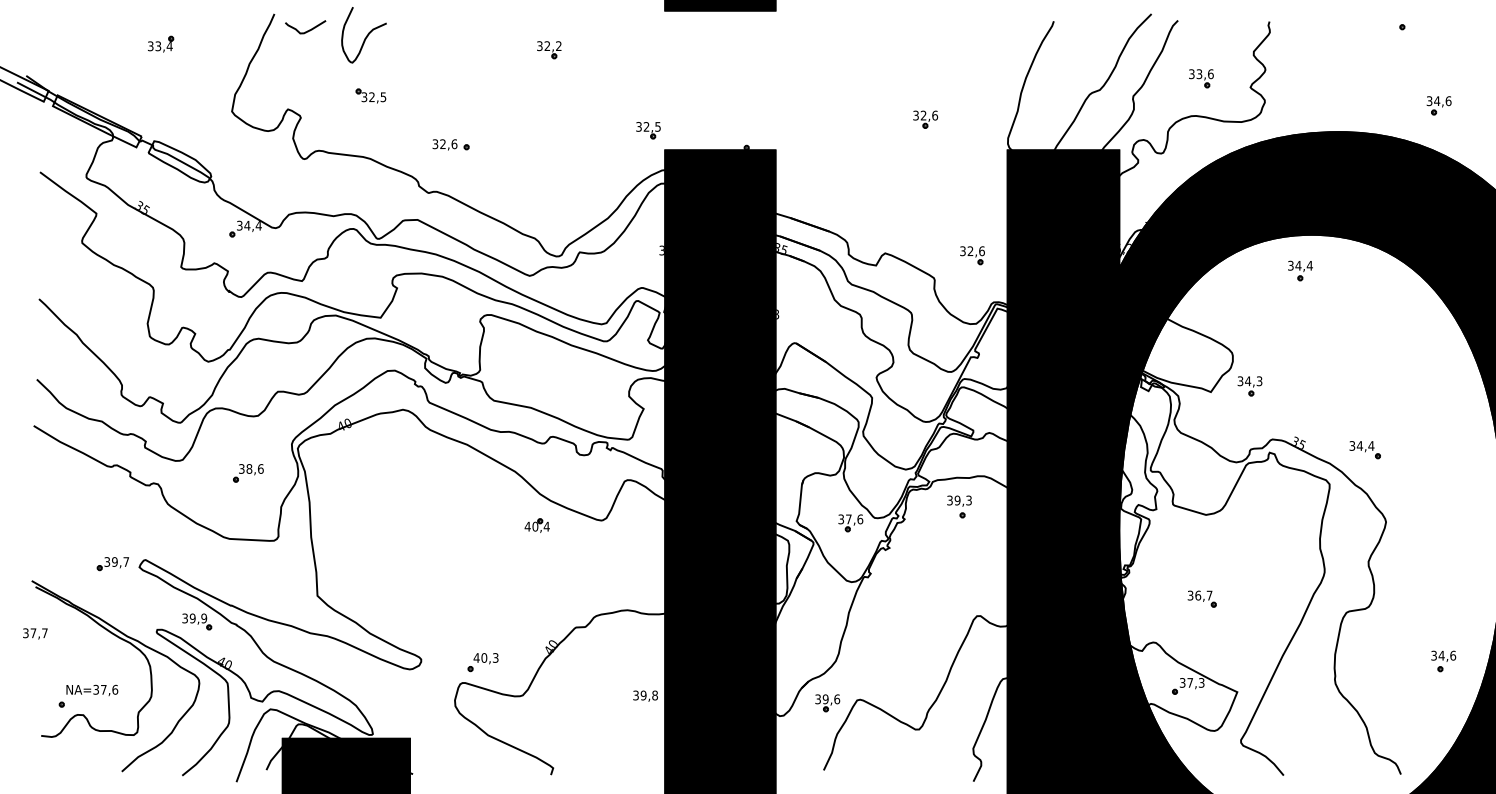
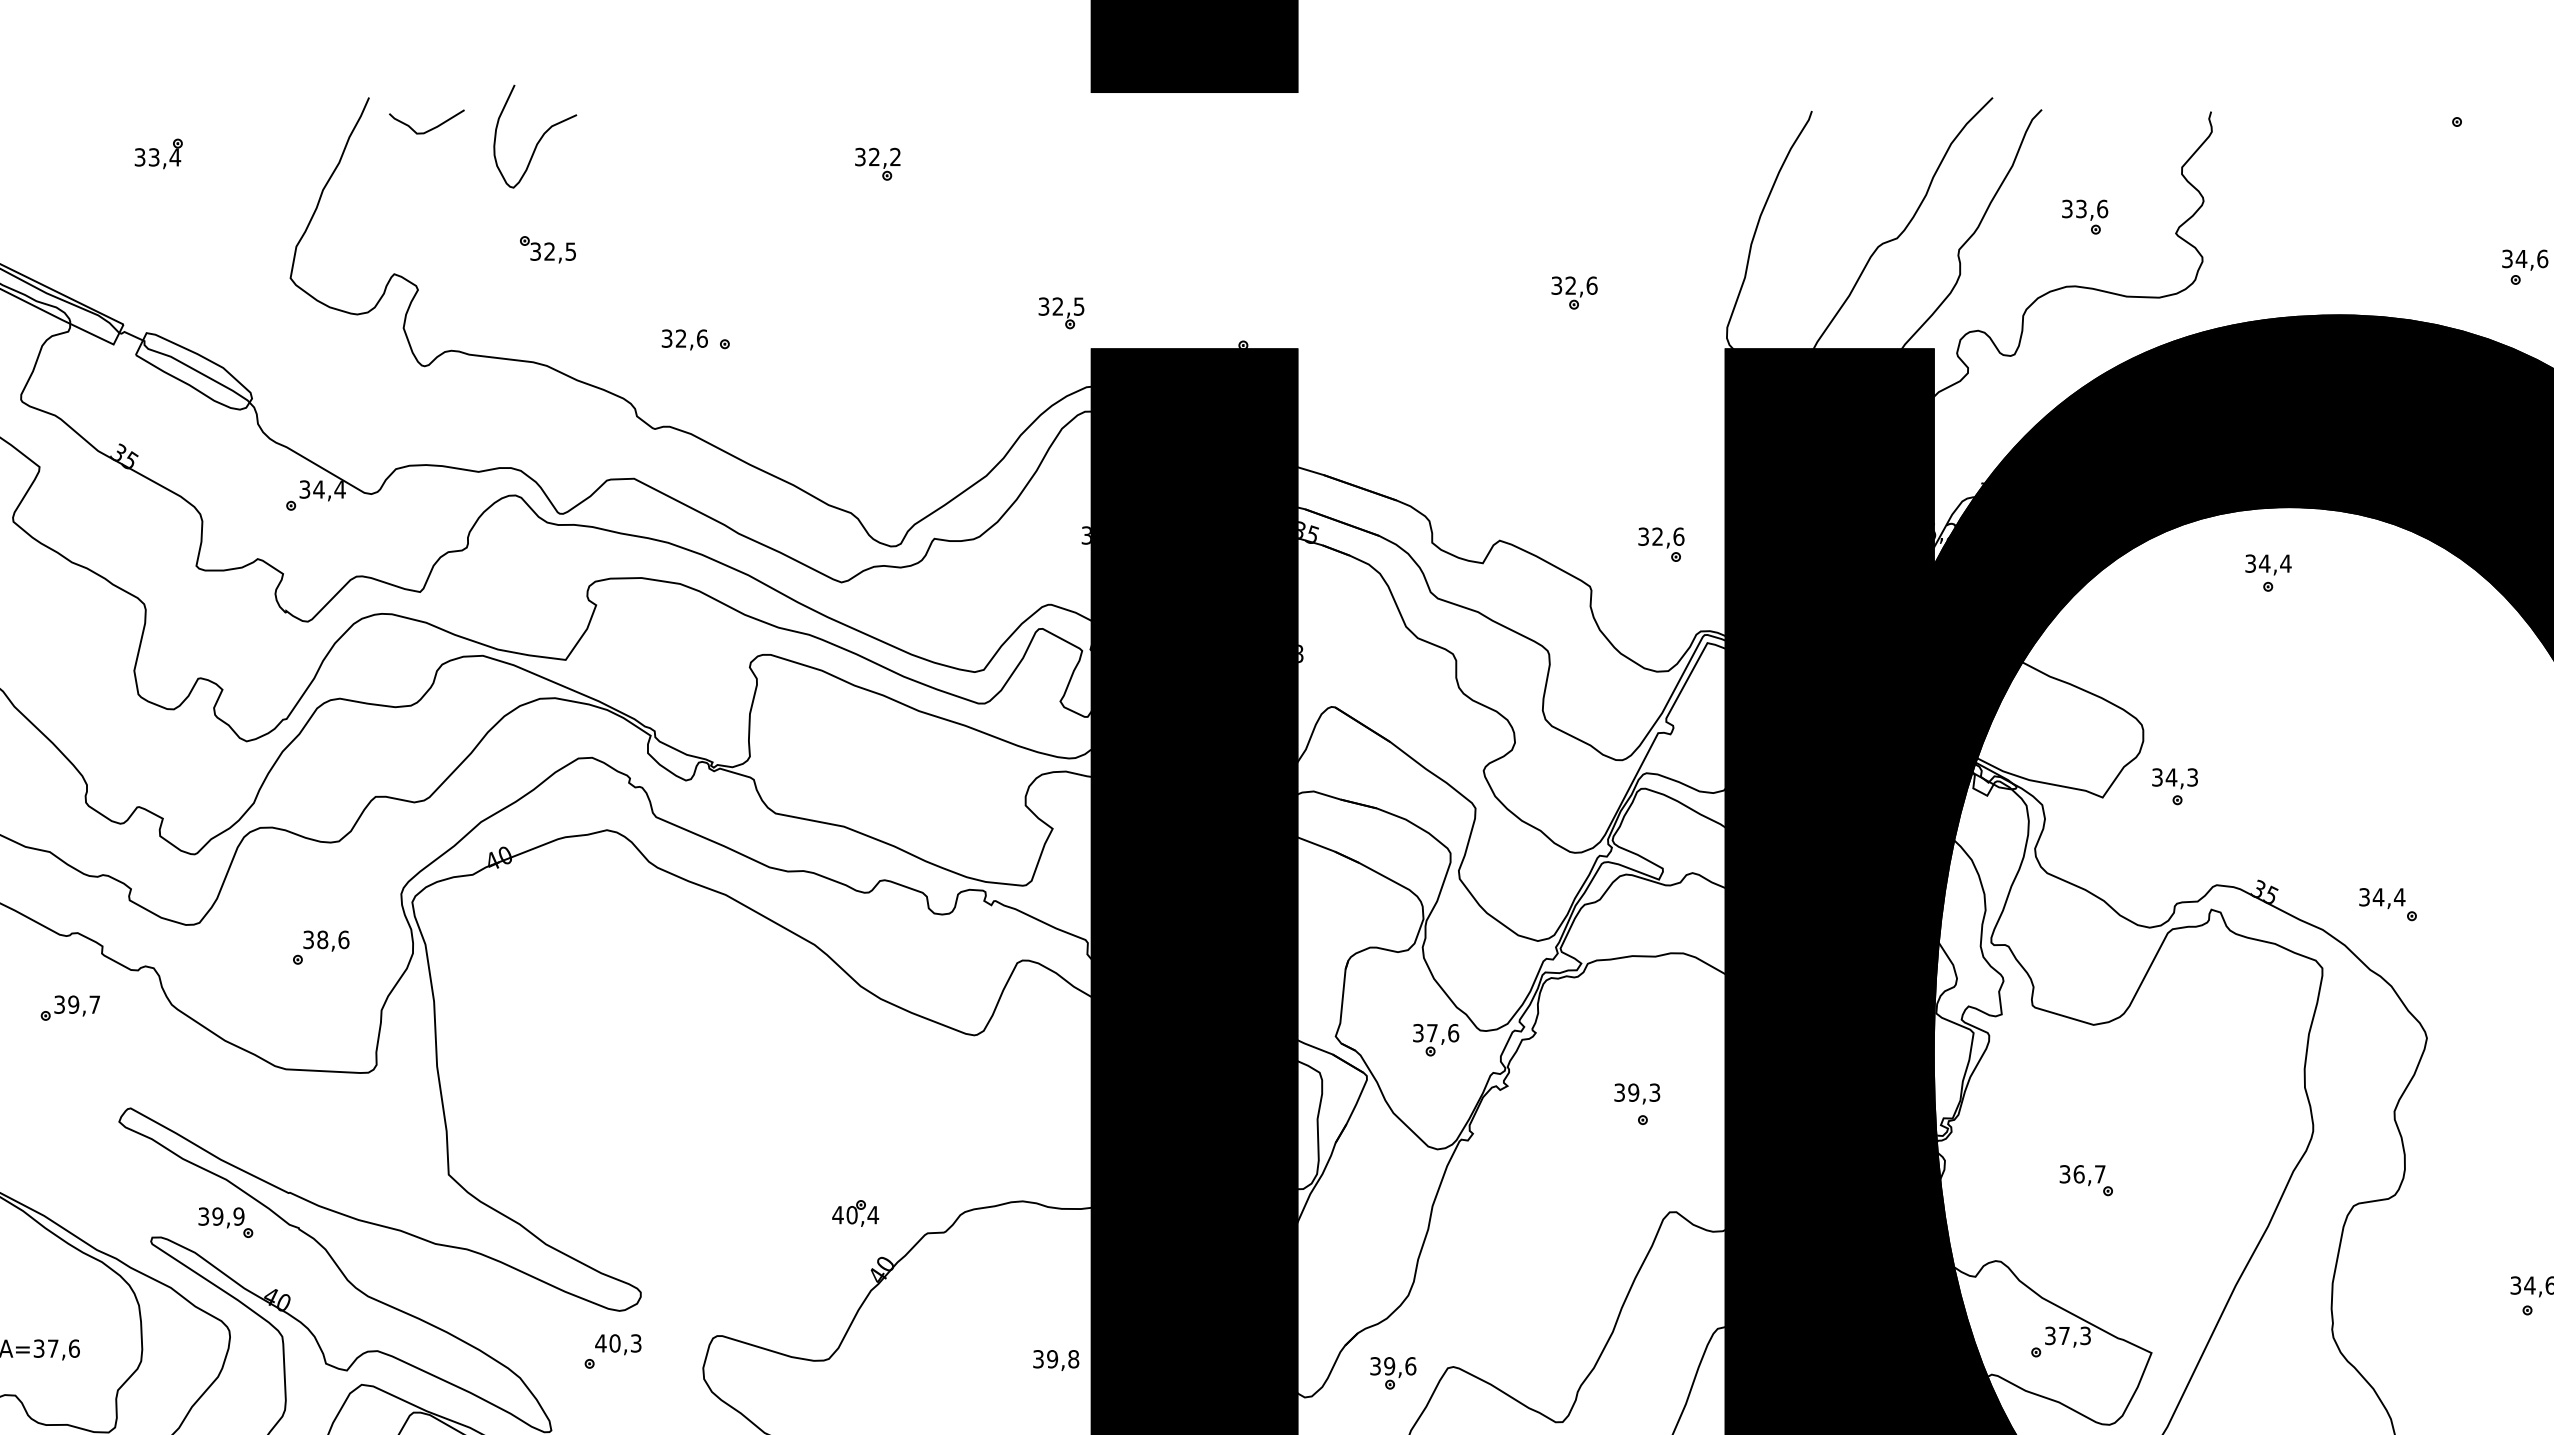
part: (959, 506) -> (1637, 1103), moved
part: (536, 525) -> (854, 1212), moved
part: (112, 564) -> (69, 1009), moved
part: (482, 662) -> (611, 1351), moved

